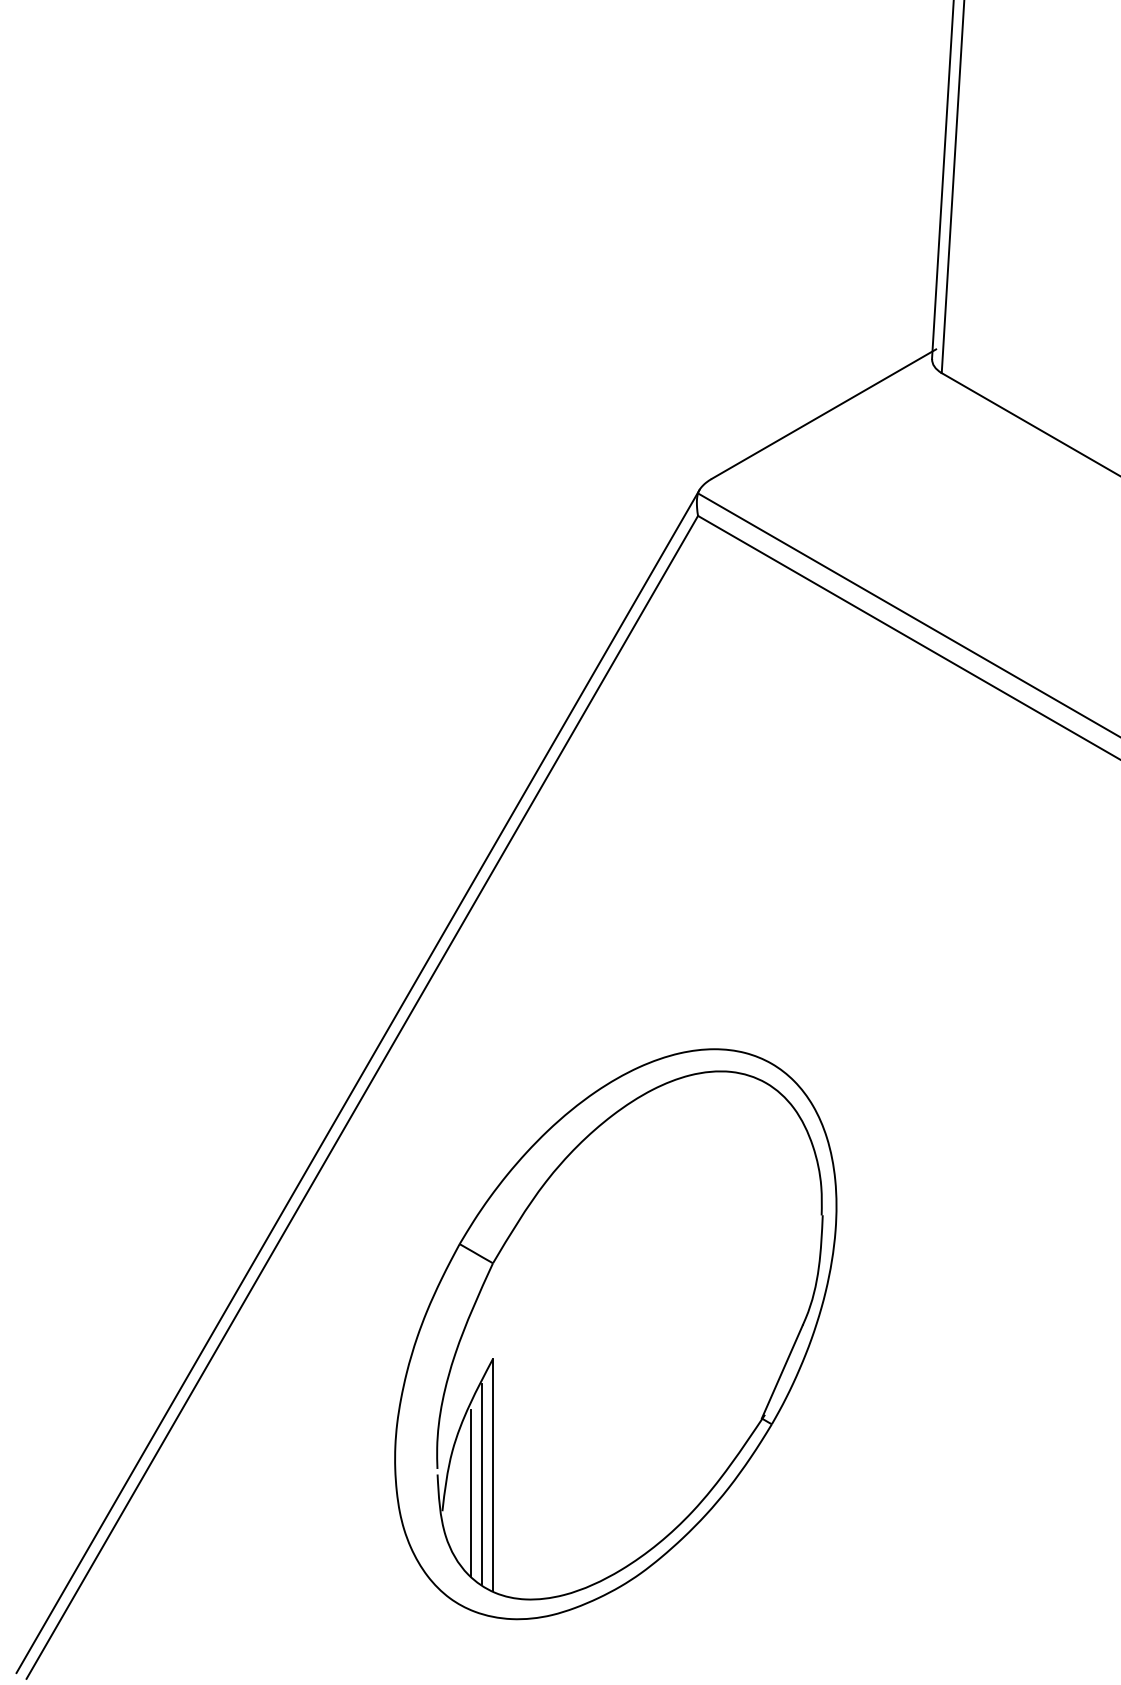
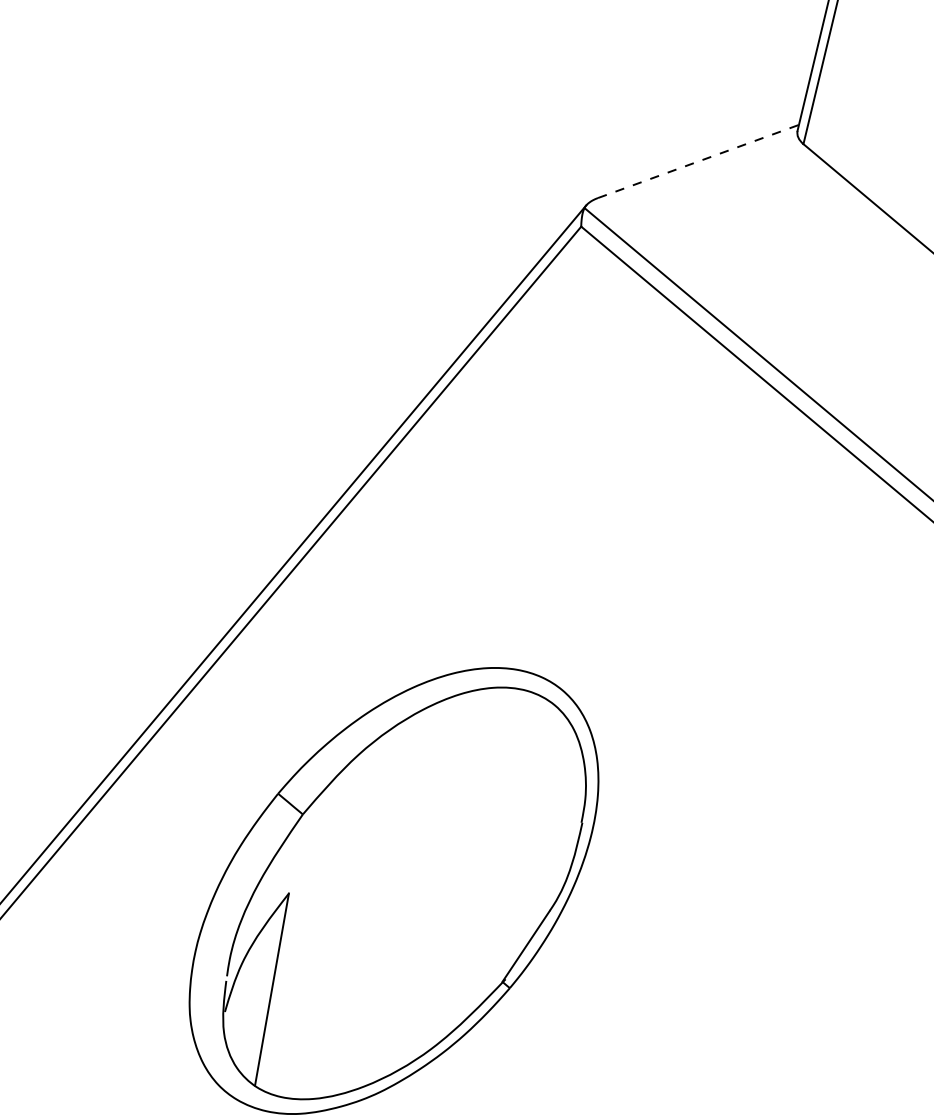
line: (824, 413) -> (700, 160), solid -> dashed
line: (481, 1483) -> (261, 994), removed
line: (470, 1493) -> (250, 1001), removed

